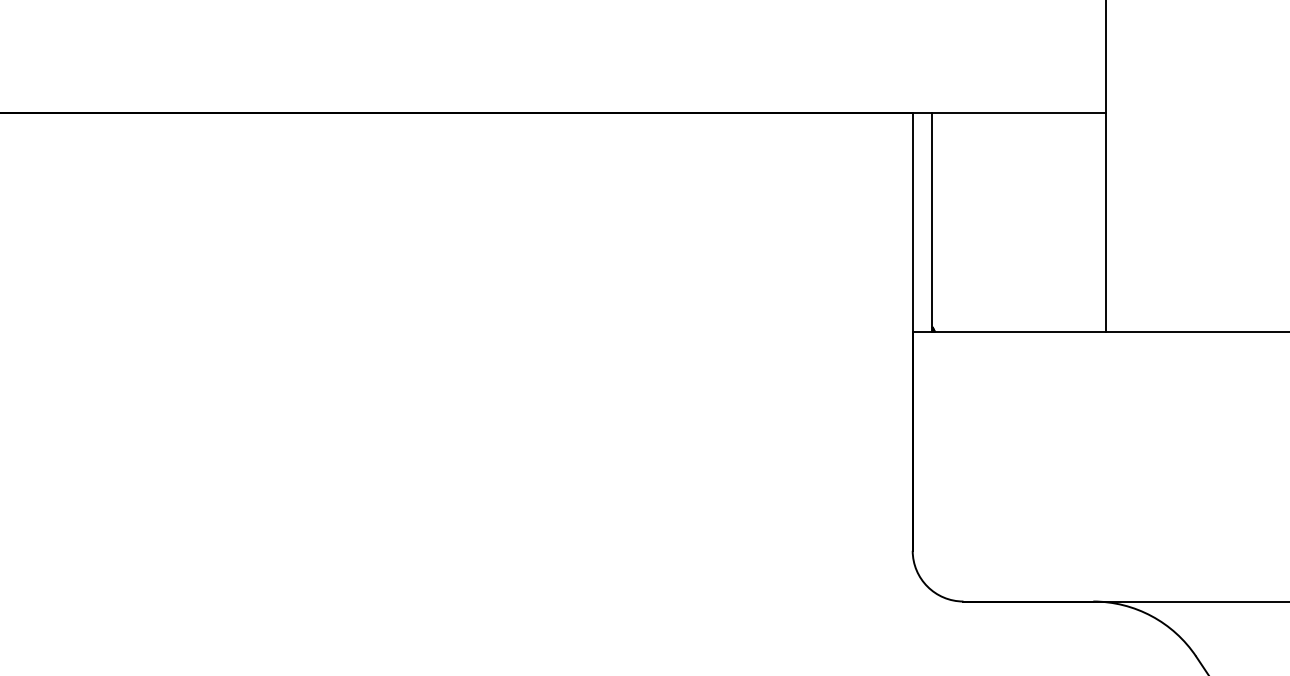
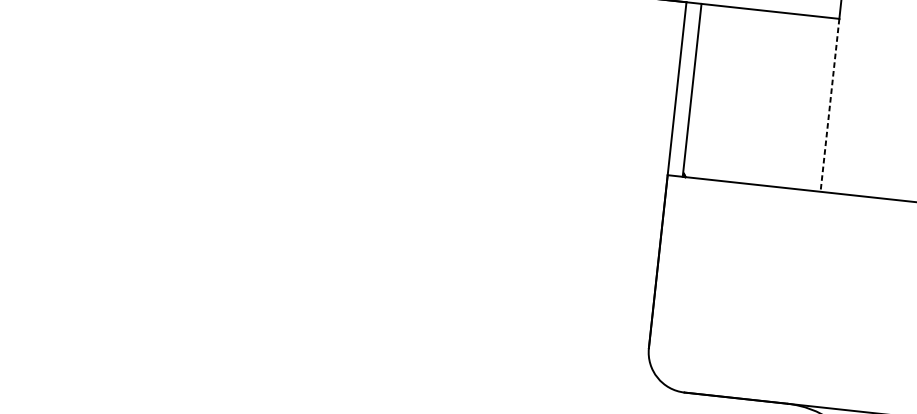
line: (1106, 222) -> (830, 105), solid -> dashed

